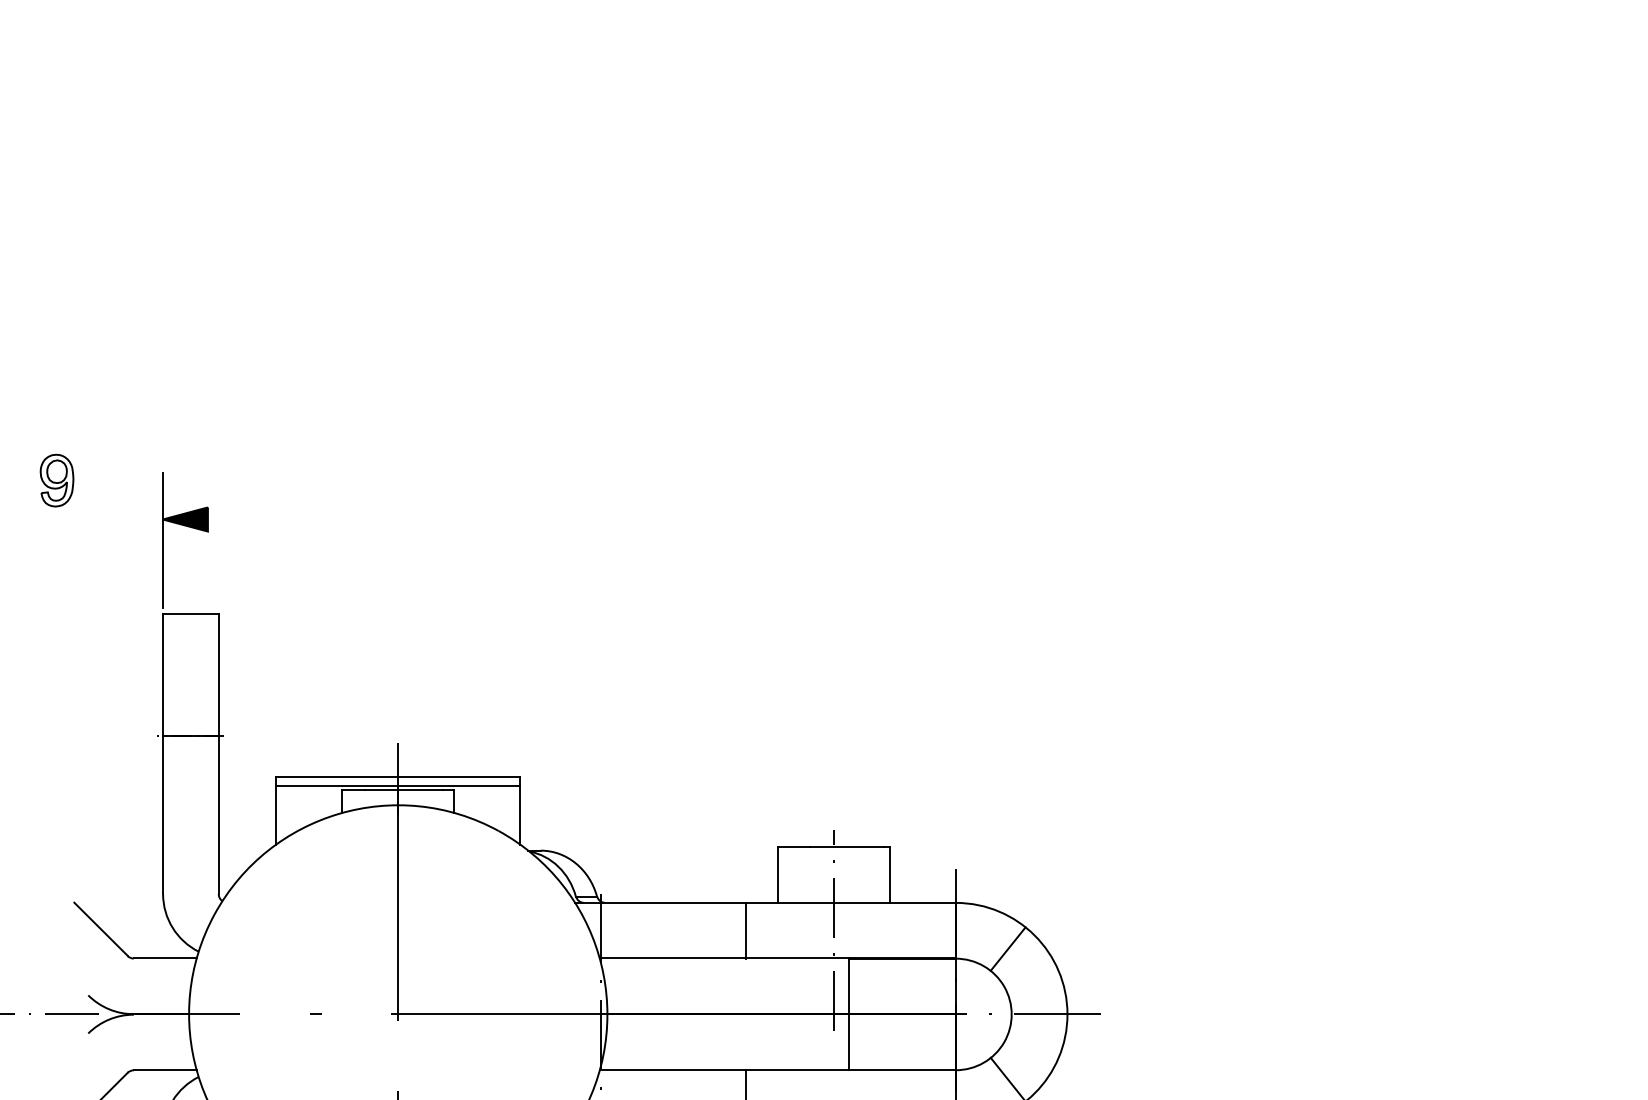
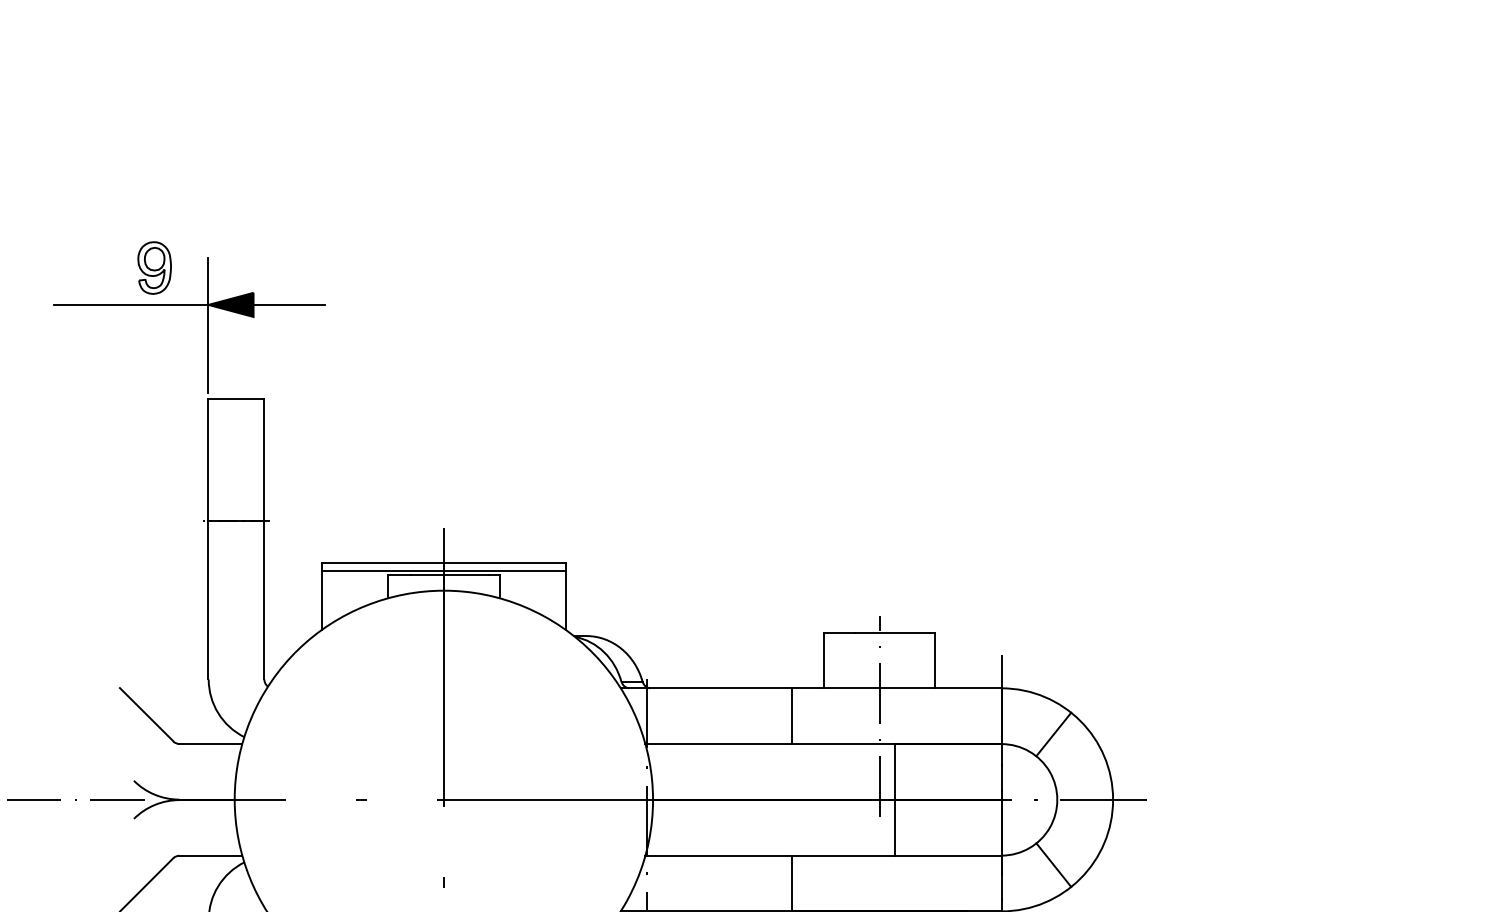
part: (56, 480) -> (154, 267), moved
line: (85, 519) -> (131, 304), added
line: (243, 519) -> (289, 304), added

